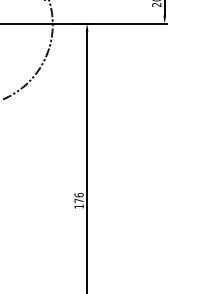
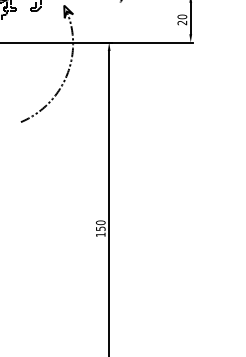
text: (78, 197) -> (100, 225), 176 -> 150

